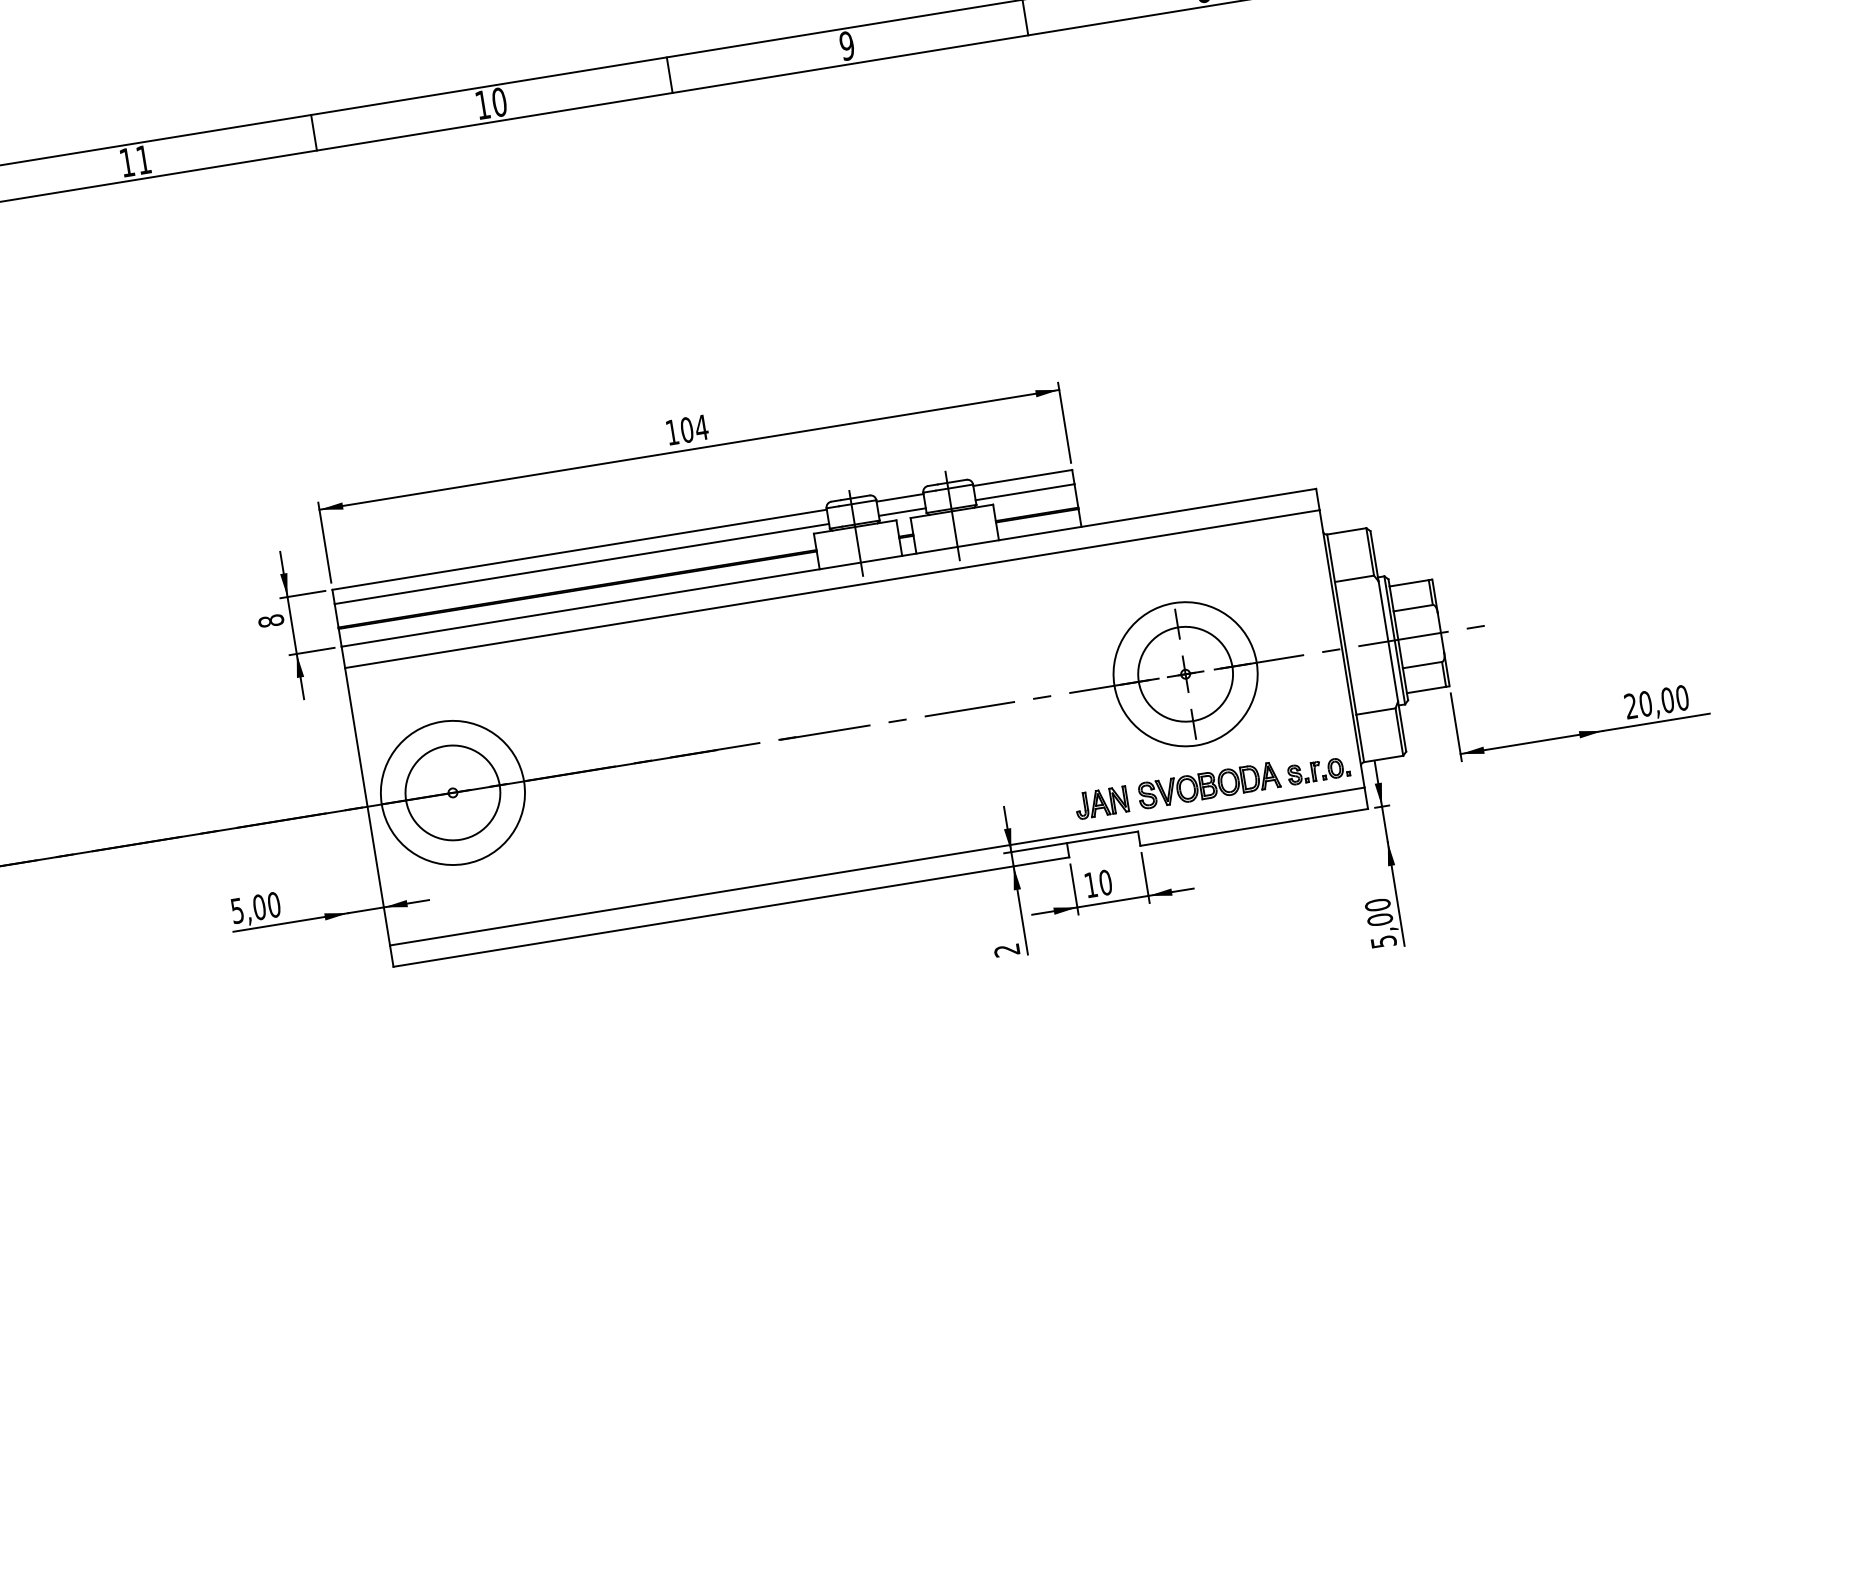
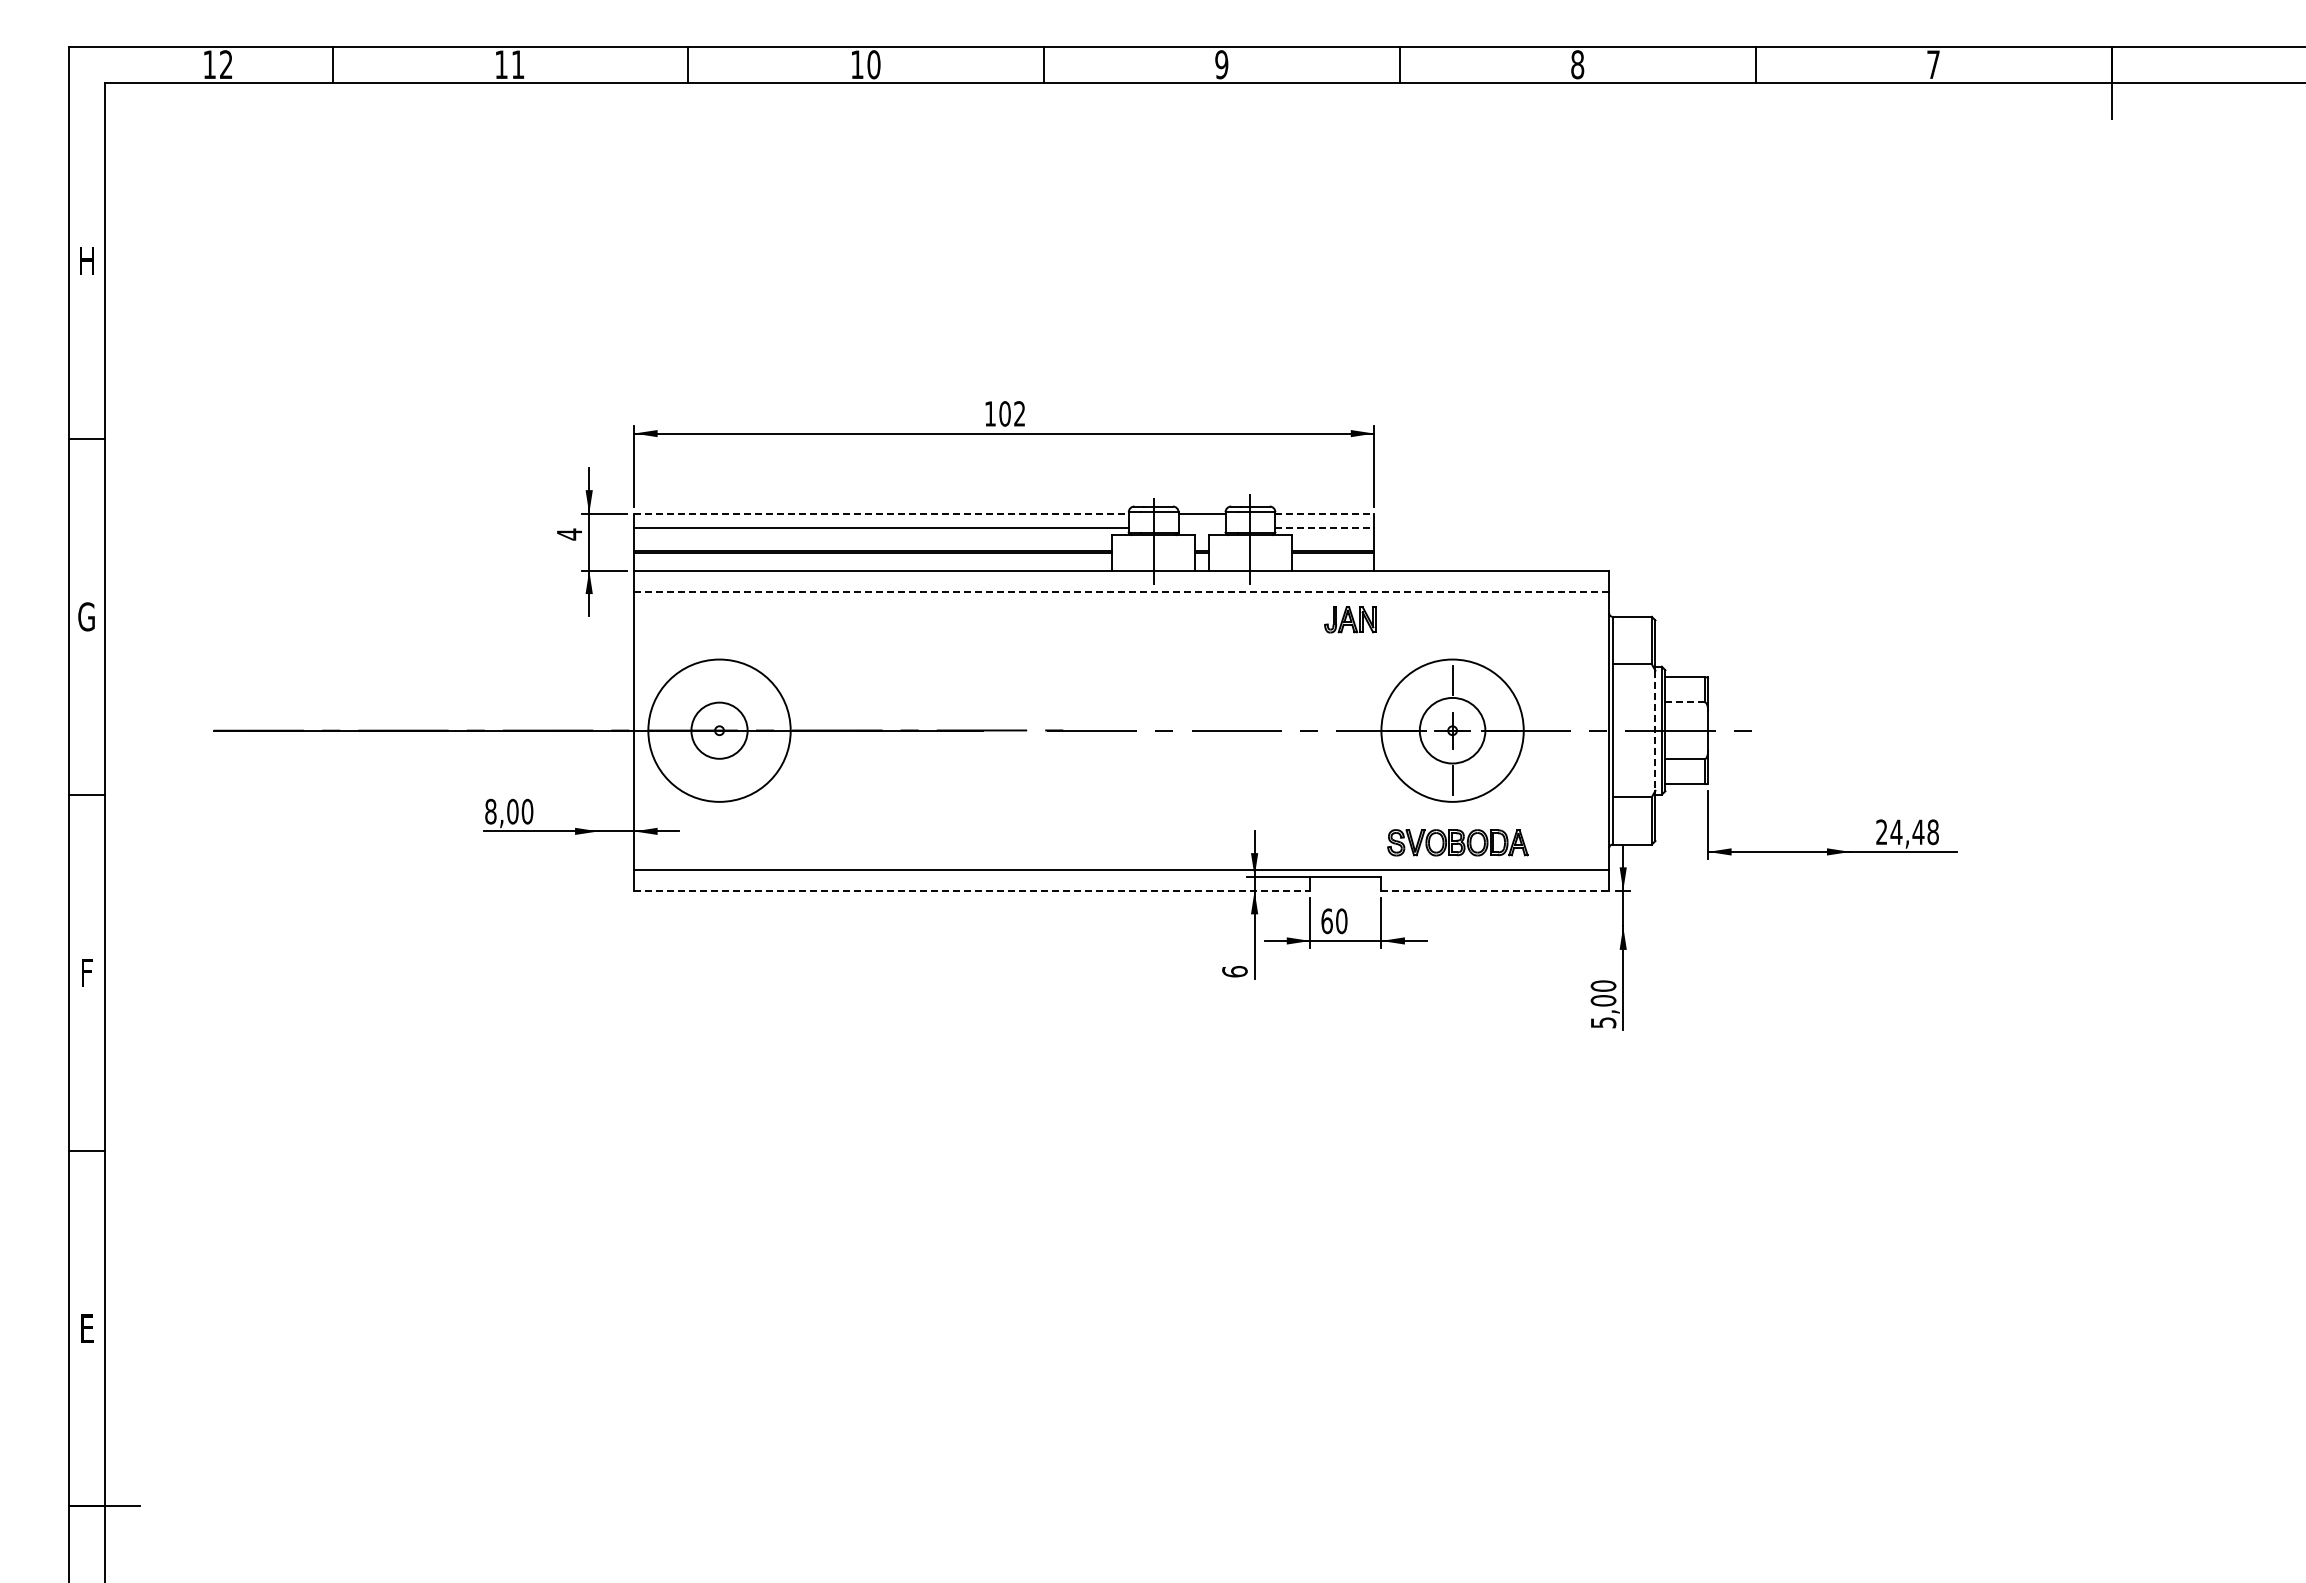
text: (701, 427) -> (1019, 413), 104 -> 102
line: (1023, 477) -> (1325, 513), solid -> dashed
line: (1025, 491) -> (1325, 527), solid -> dashed
line: (901, 511) -> (1201, 527), removed
line: (579, 549) -> (881, 513), solid -> dashed
line: (832, 588) -> (1121, 591), solid -> dashed
line: (1412, 608) -> (1684, 702), solid -> dashed
text: (271, 621) -> (569, 534), 8 -> 4
line: (1388, 642) -> (1655, 731), solid -> dashed
circle: (1185, 674) -> (1452, 730), size x0.7
text: (1663, 701) -> (1914, 832), 20,00 -> 24,48
part: (1318, 771) -> (1566, 846), removed
circle: (452, 792) -> (719, 730), size x0.6
part: (1101, 802) -> (1350, 619), moved
line: (1254, 827) -> (1495, 890), solid -> dashed
text: (1090, 885) -> (1326, 921), 10 -> 60
text: (237, 910) -> (490, 811), 5,00 -> 8,00
line: (731, 911) -> (972, 890), solid -> dashed
text: (1006, 950) -> (1234, 971), 2 -> 6

